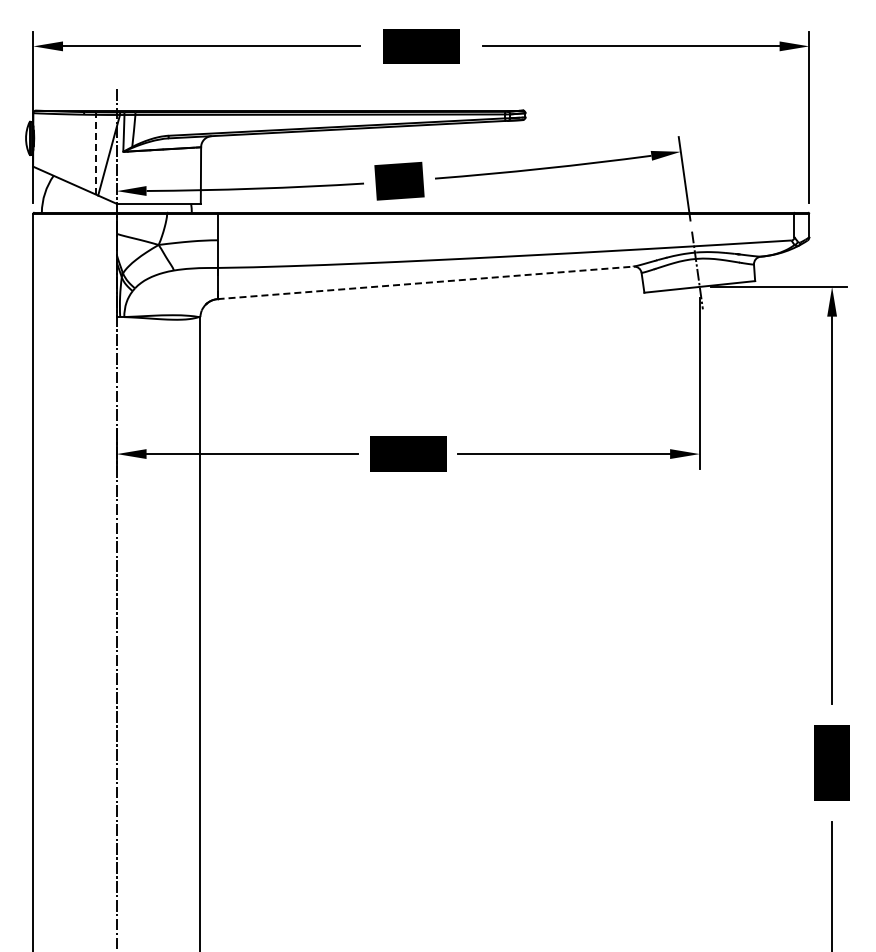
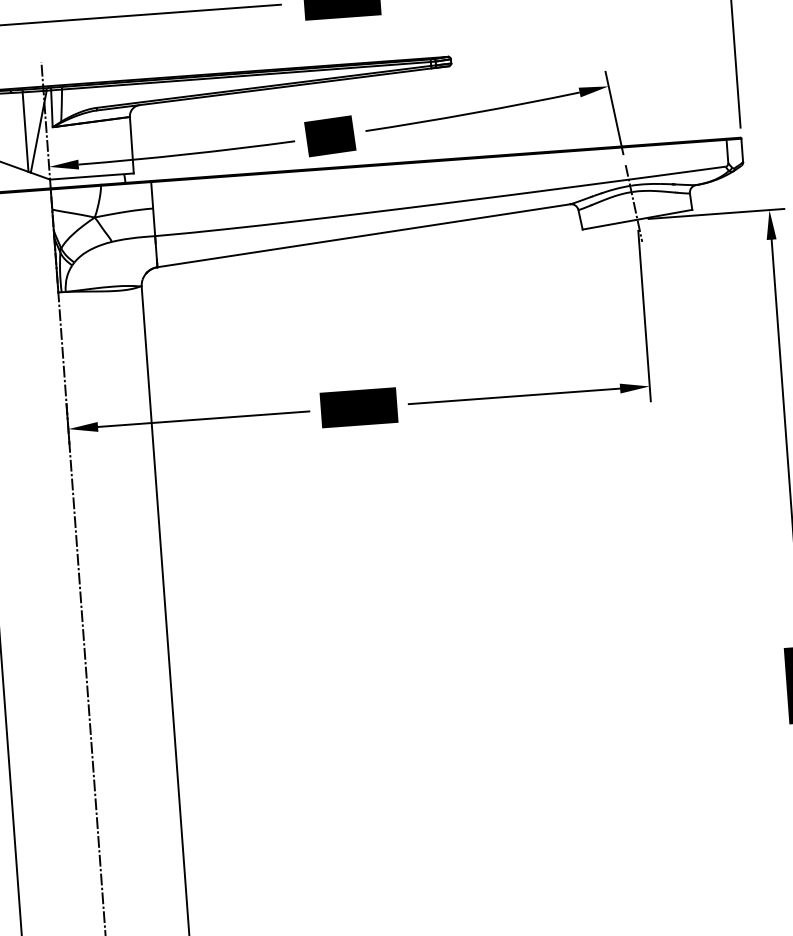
line: (95, 154) -> (25, 131), dashed -> solid
line: (425, 282) -> (363, 235), dashed -> solid

